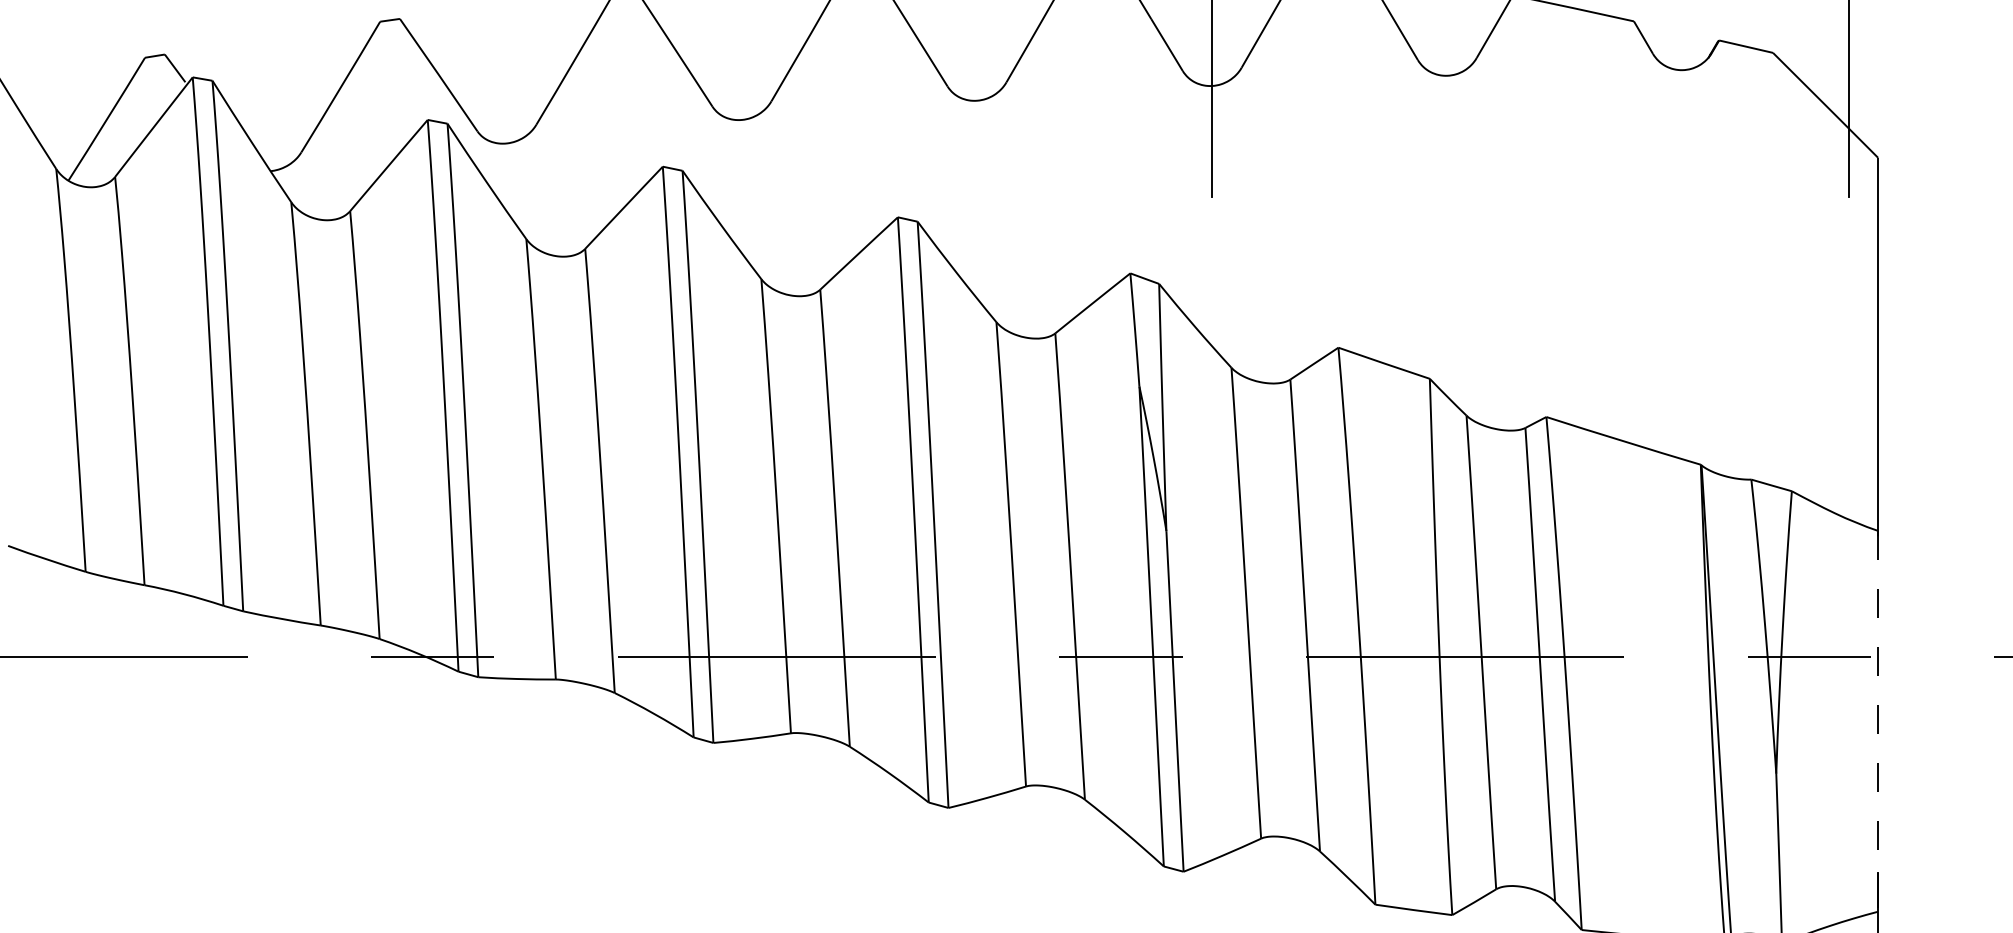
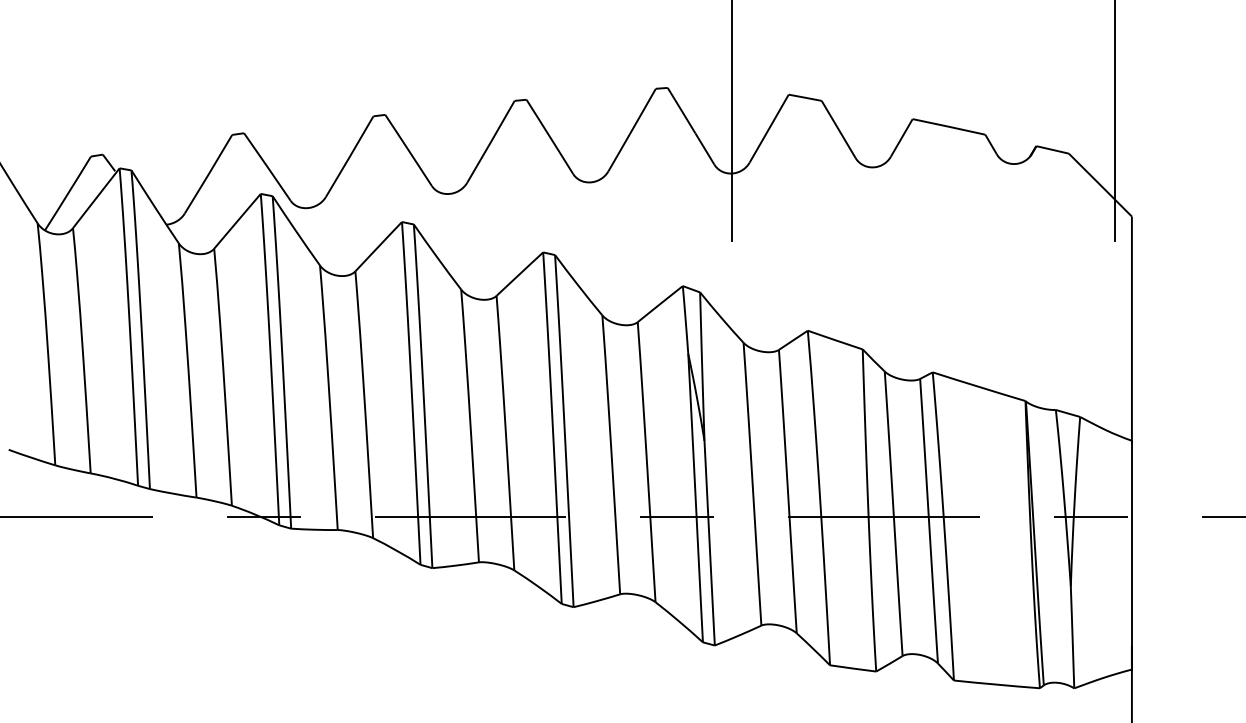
line: (1877, 721) -> (1131, 555), dashed -> solid

